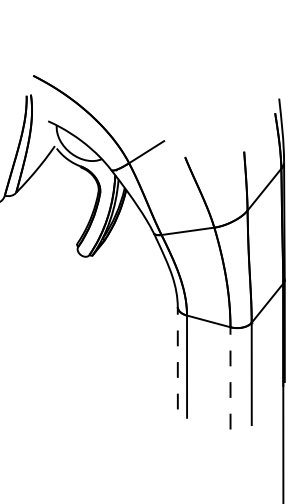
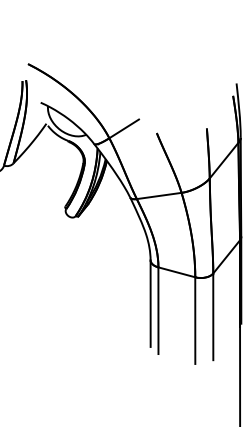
line: (177, 358) -> (150, 303), dashed -> solid
line: (230, 378) -> (195, 320), dashed -> solid

